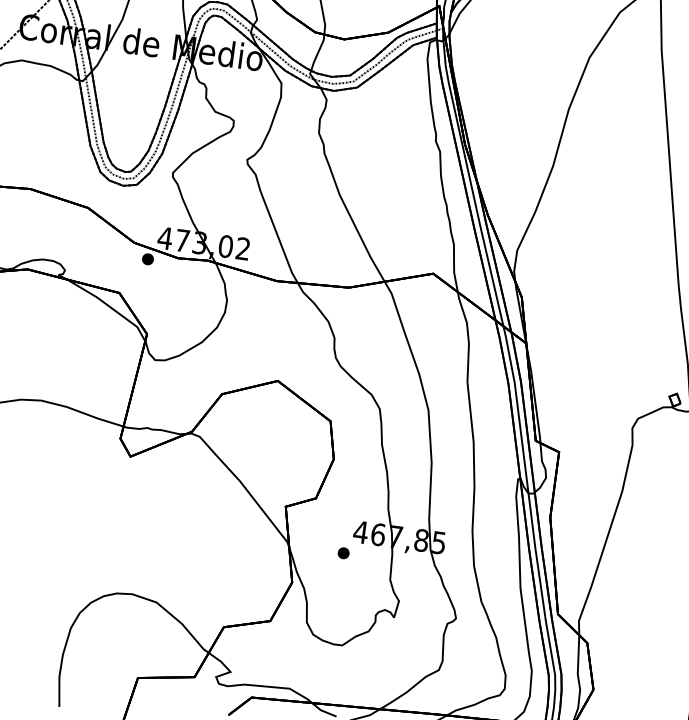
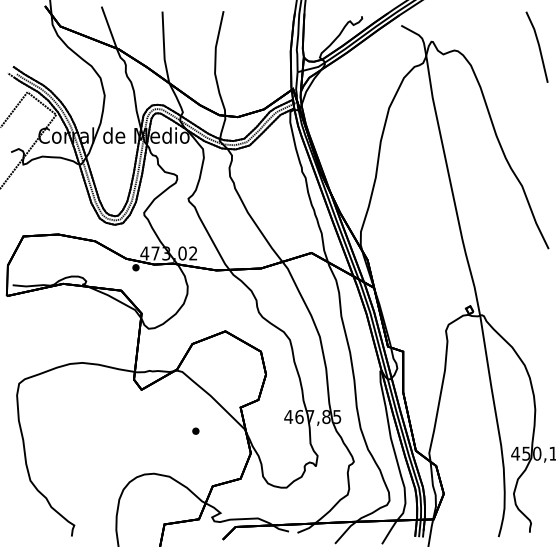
part: (343, 552) -> (195, 430), moved

